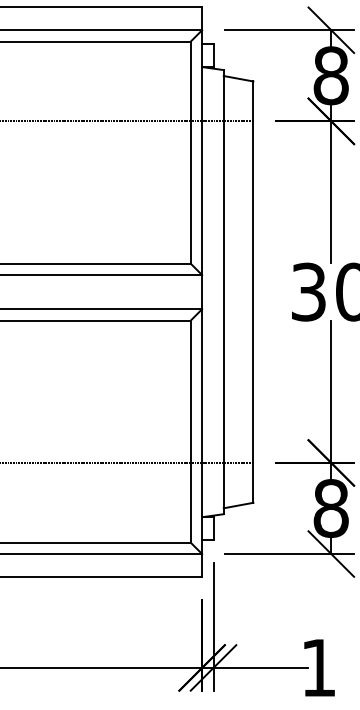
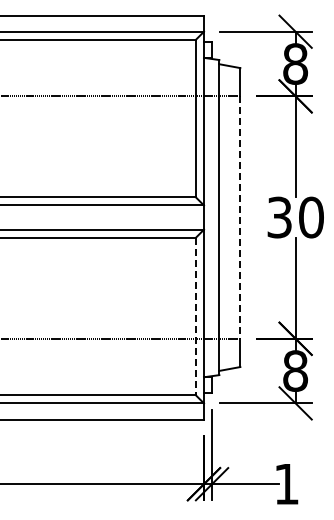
line: (253, 293) -> (240, 218), solid -> dashed
line: (190, 431) -> (195, 316), solid -> dashed

